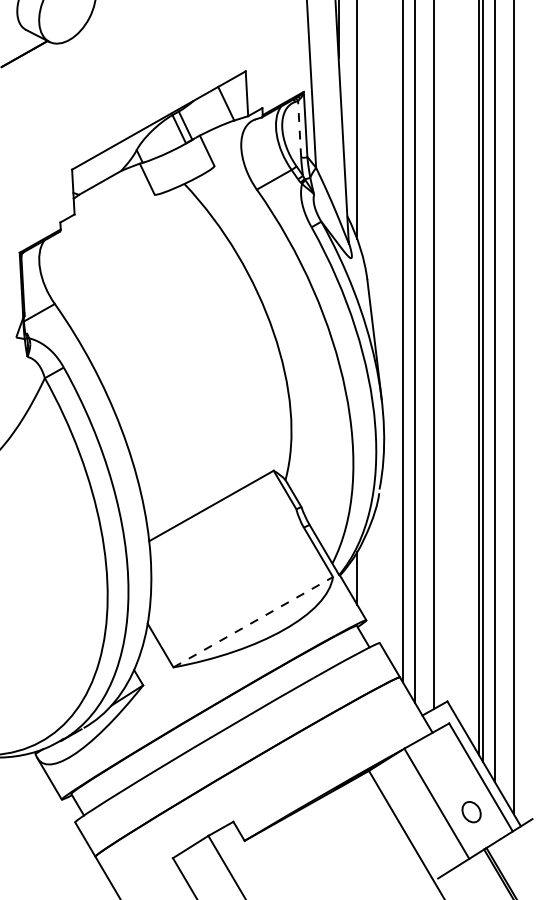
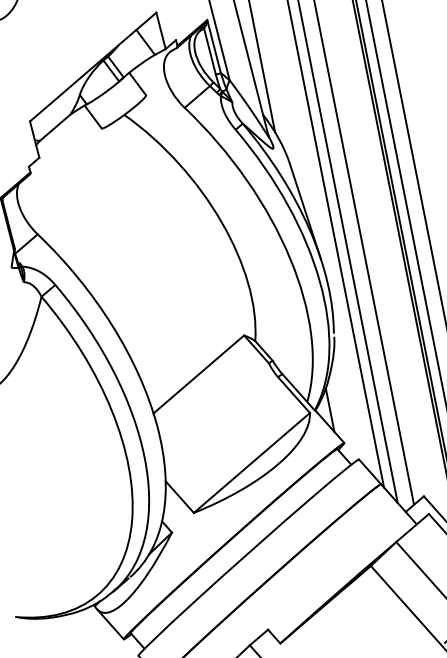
line: (299, 128) -> (209, 50), dashed -> solid
line: (253, 622) -> (252, 463), dashed -> solid

